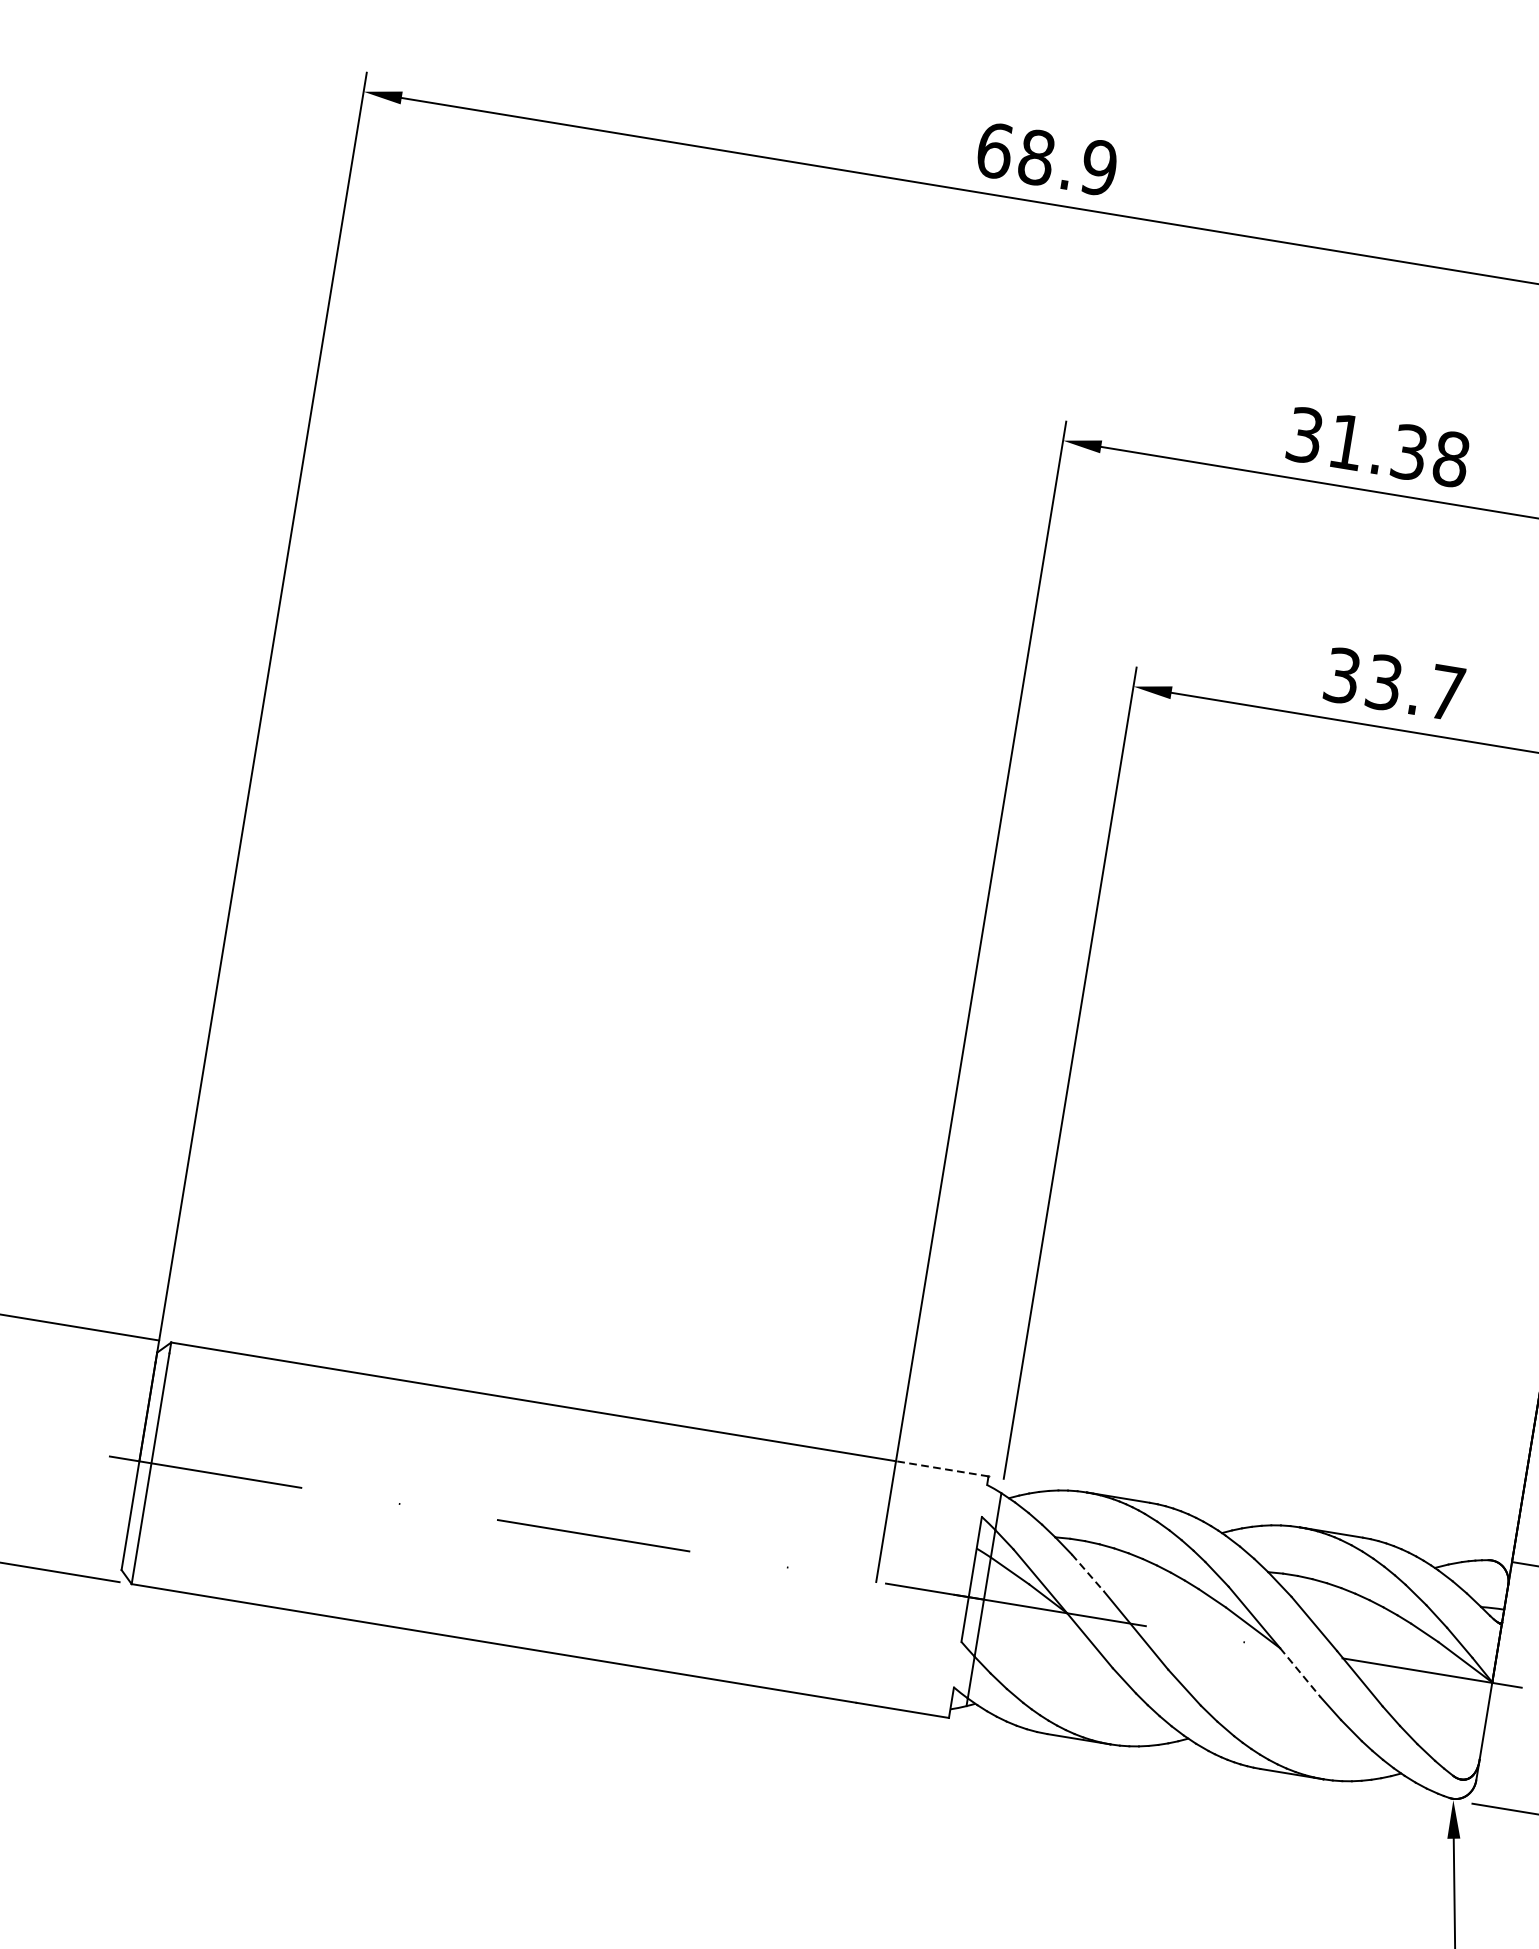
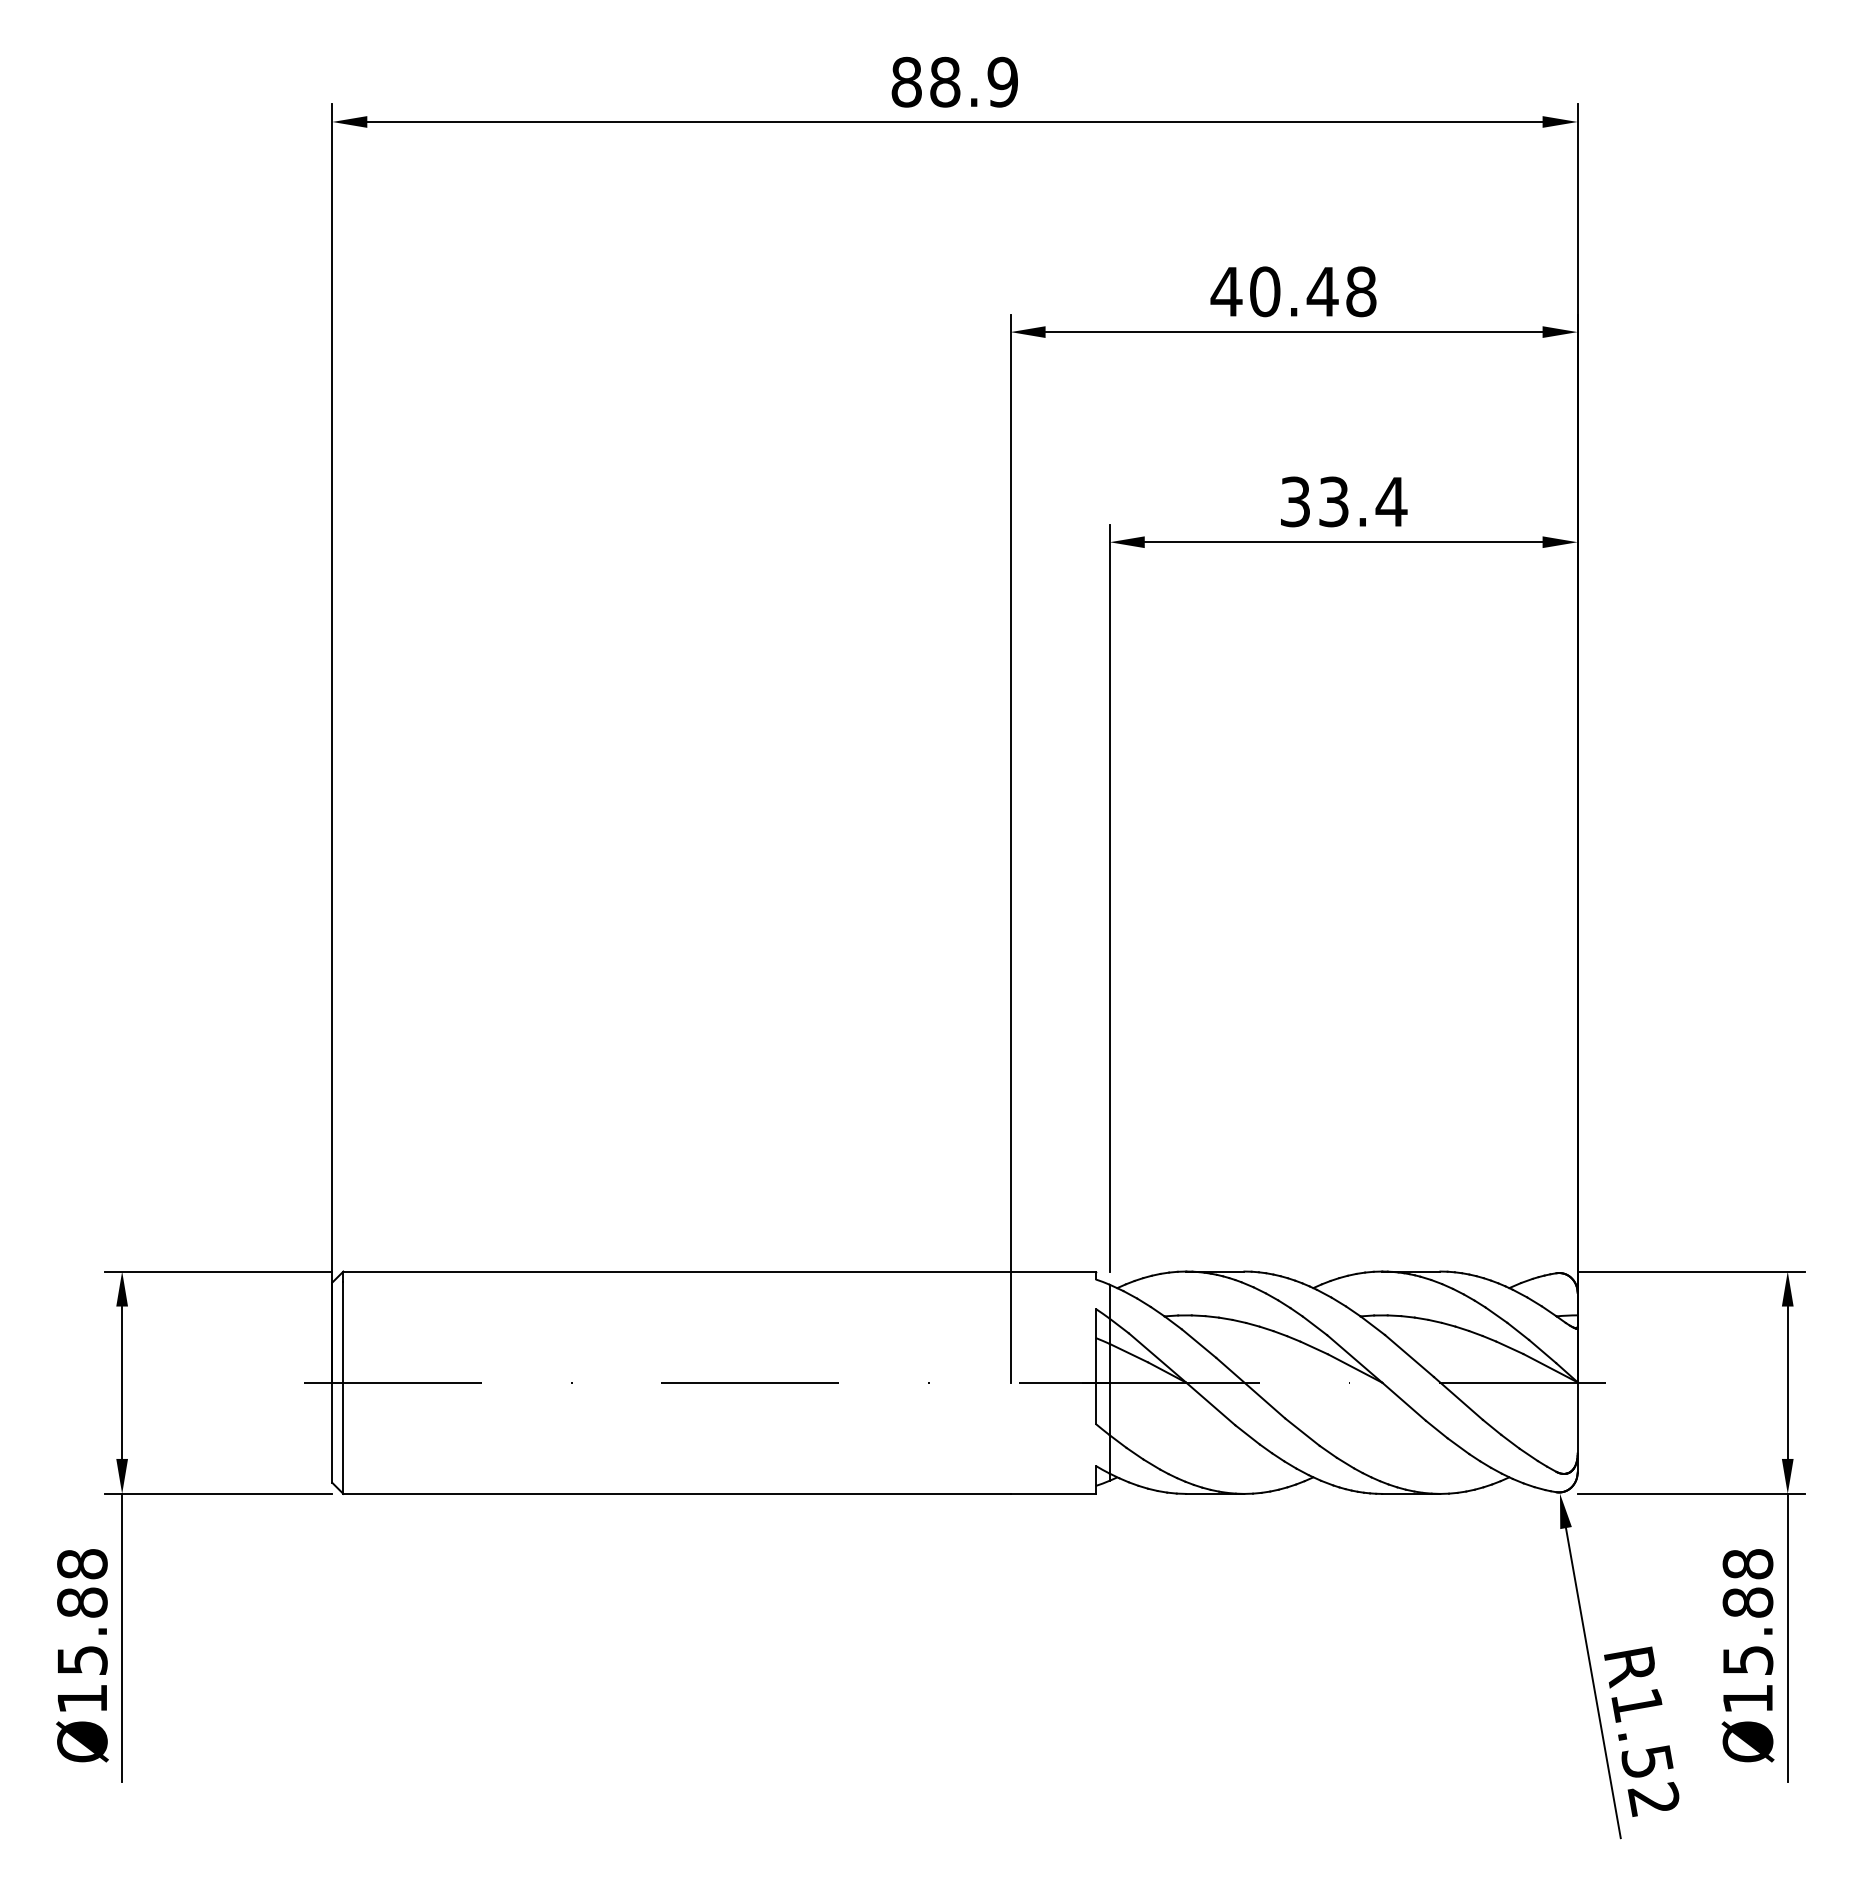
text: (994, 149) -> (906, 81), 68.9 -> 88.9
text: (1357, 443) -> (1274, 291), 31.38 -> 40.48
text: (1446, 692) -> (1391, 501), 33.7 -> 33.4
line: (942, 1468) -> (1053, 1271), dashed -> solid
line: (1088, 1572) -> (1199, 1343), dashed -> solid
line: (1300, 1672) -> (1404, 1401), dashed -> solid

